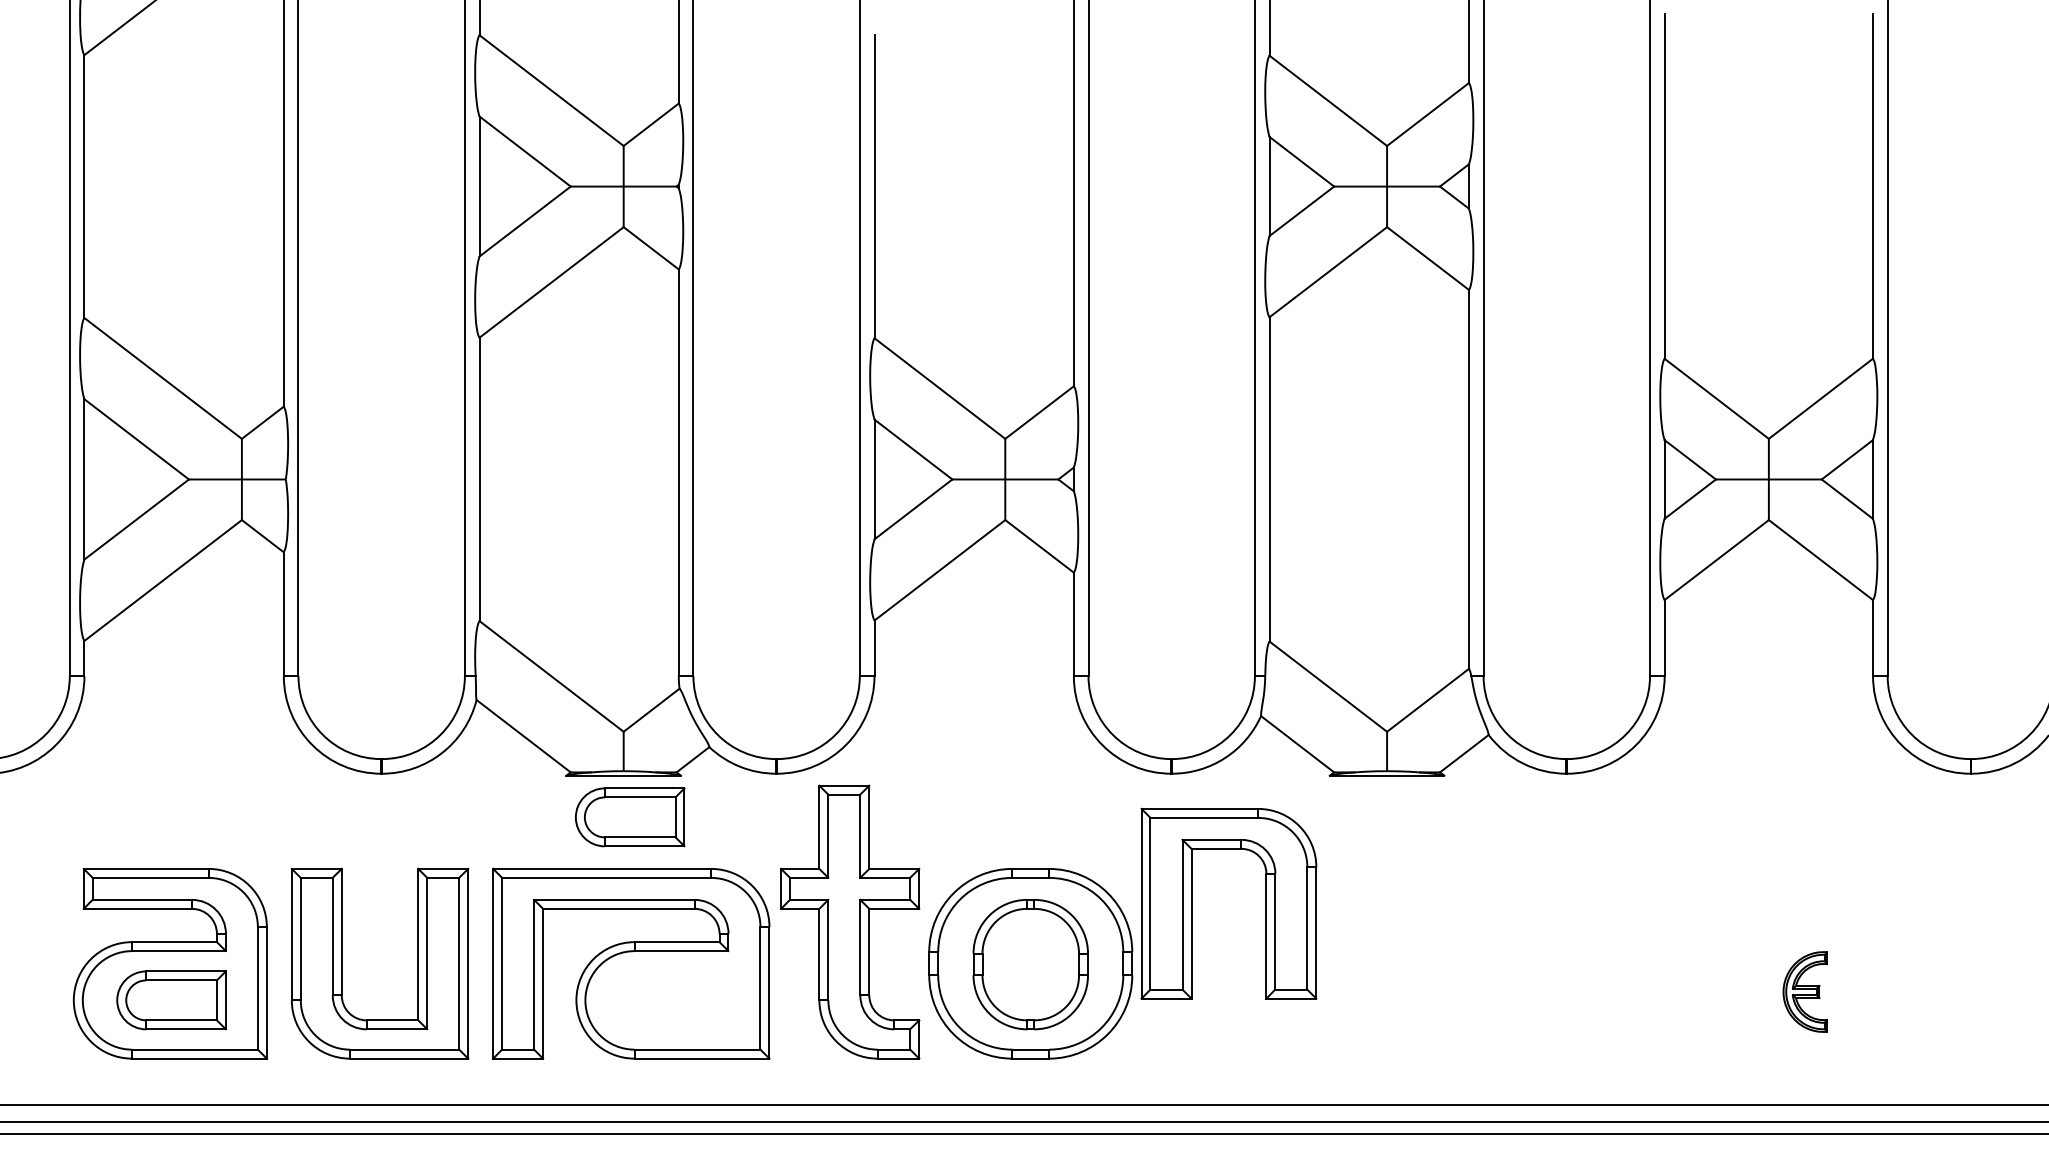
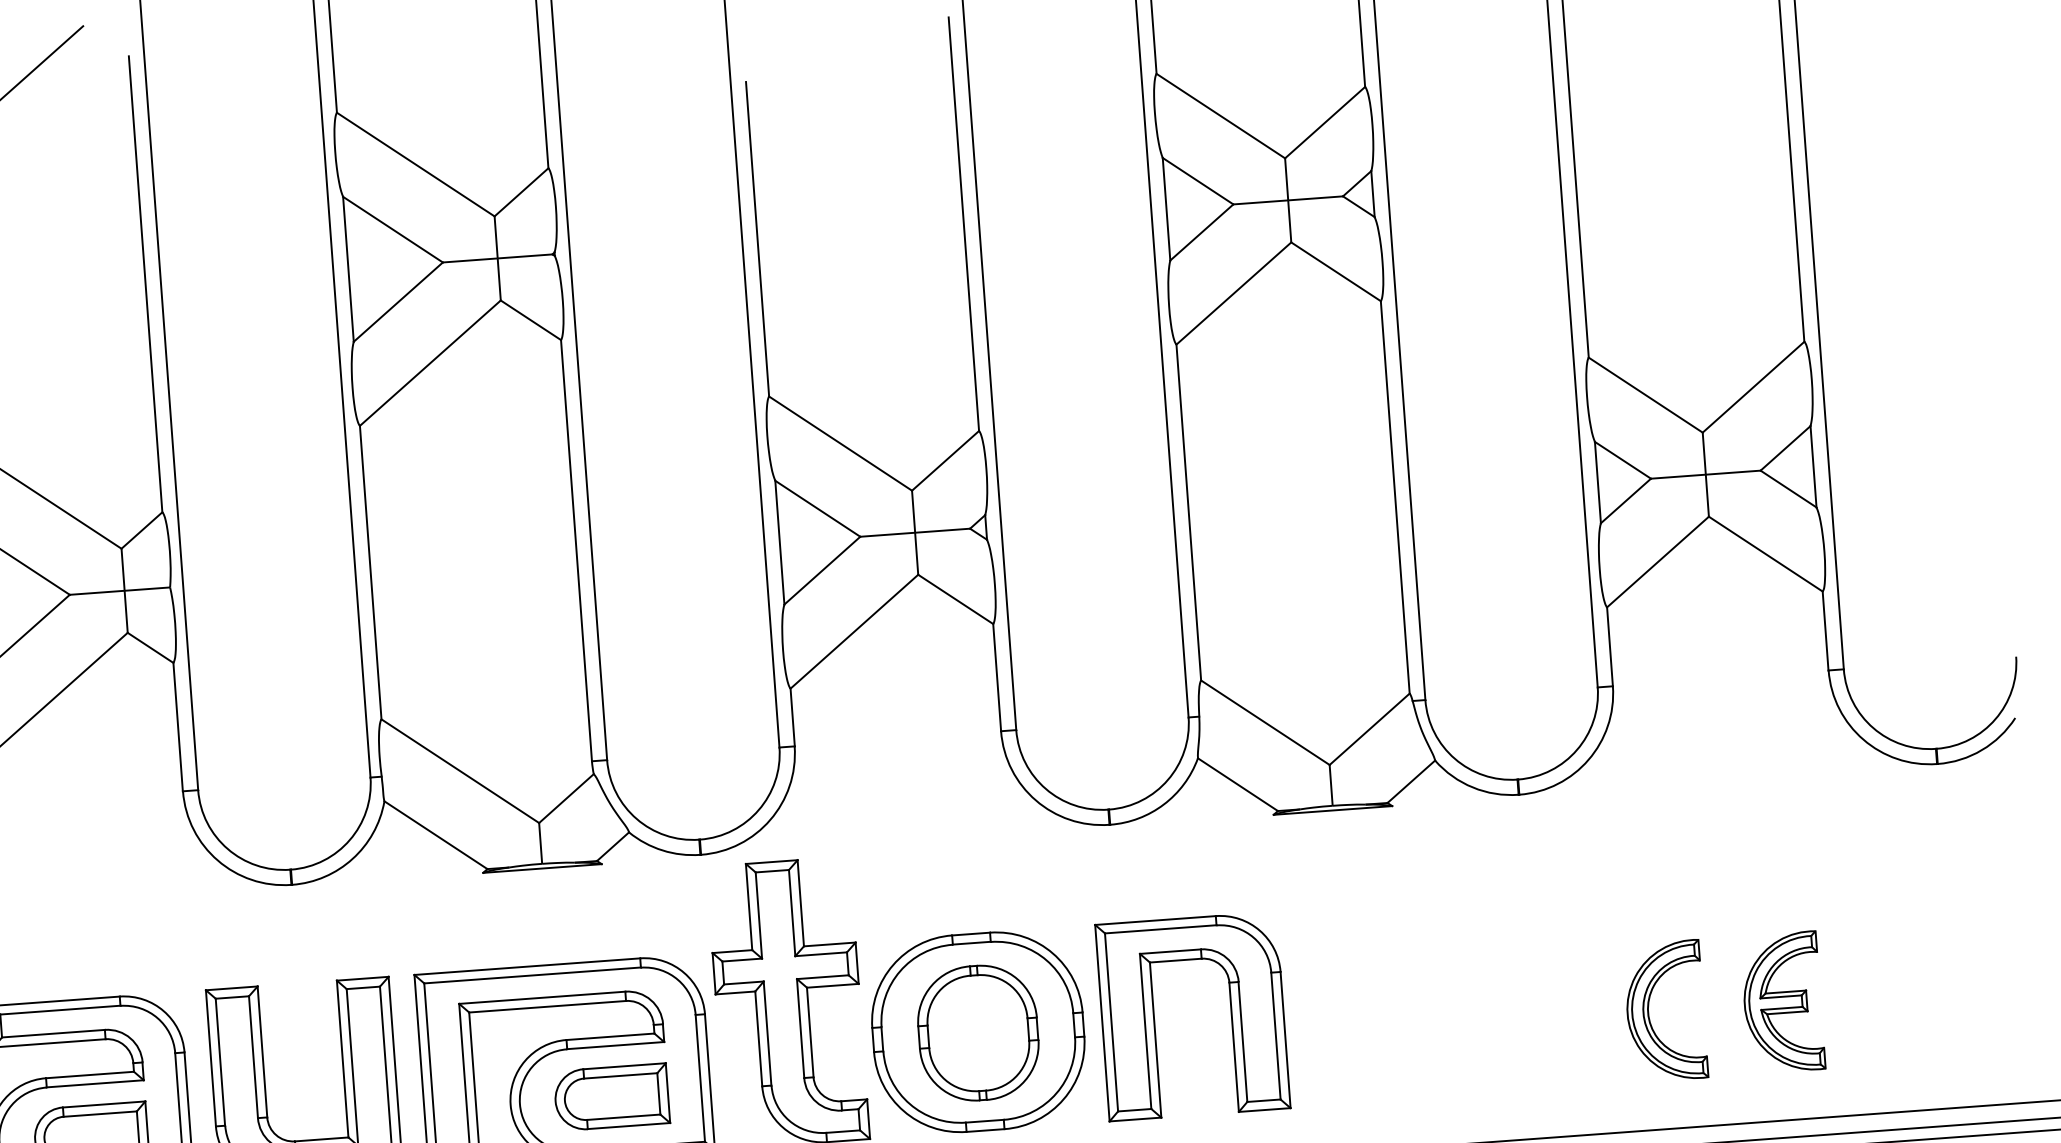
part: (630, 817) -> (612, 1097), moved
part: (1192, 903) -> (1155, 1019), moved
part: (1676, 991) -> (1649, 1011), added
part: (1805, 991) -> (1782, 1002), size x1.67

